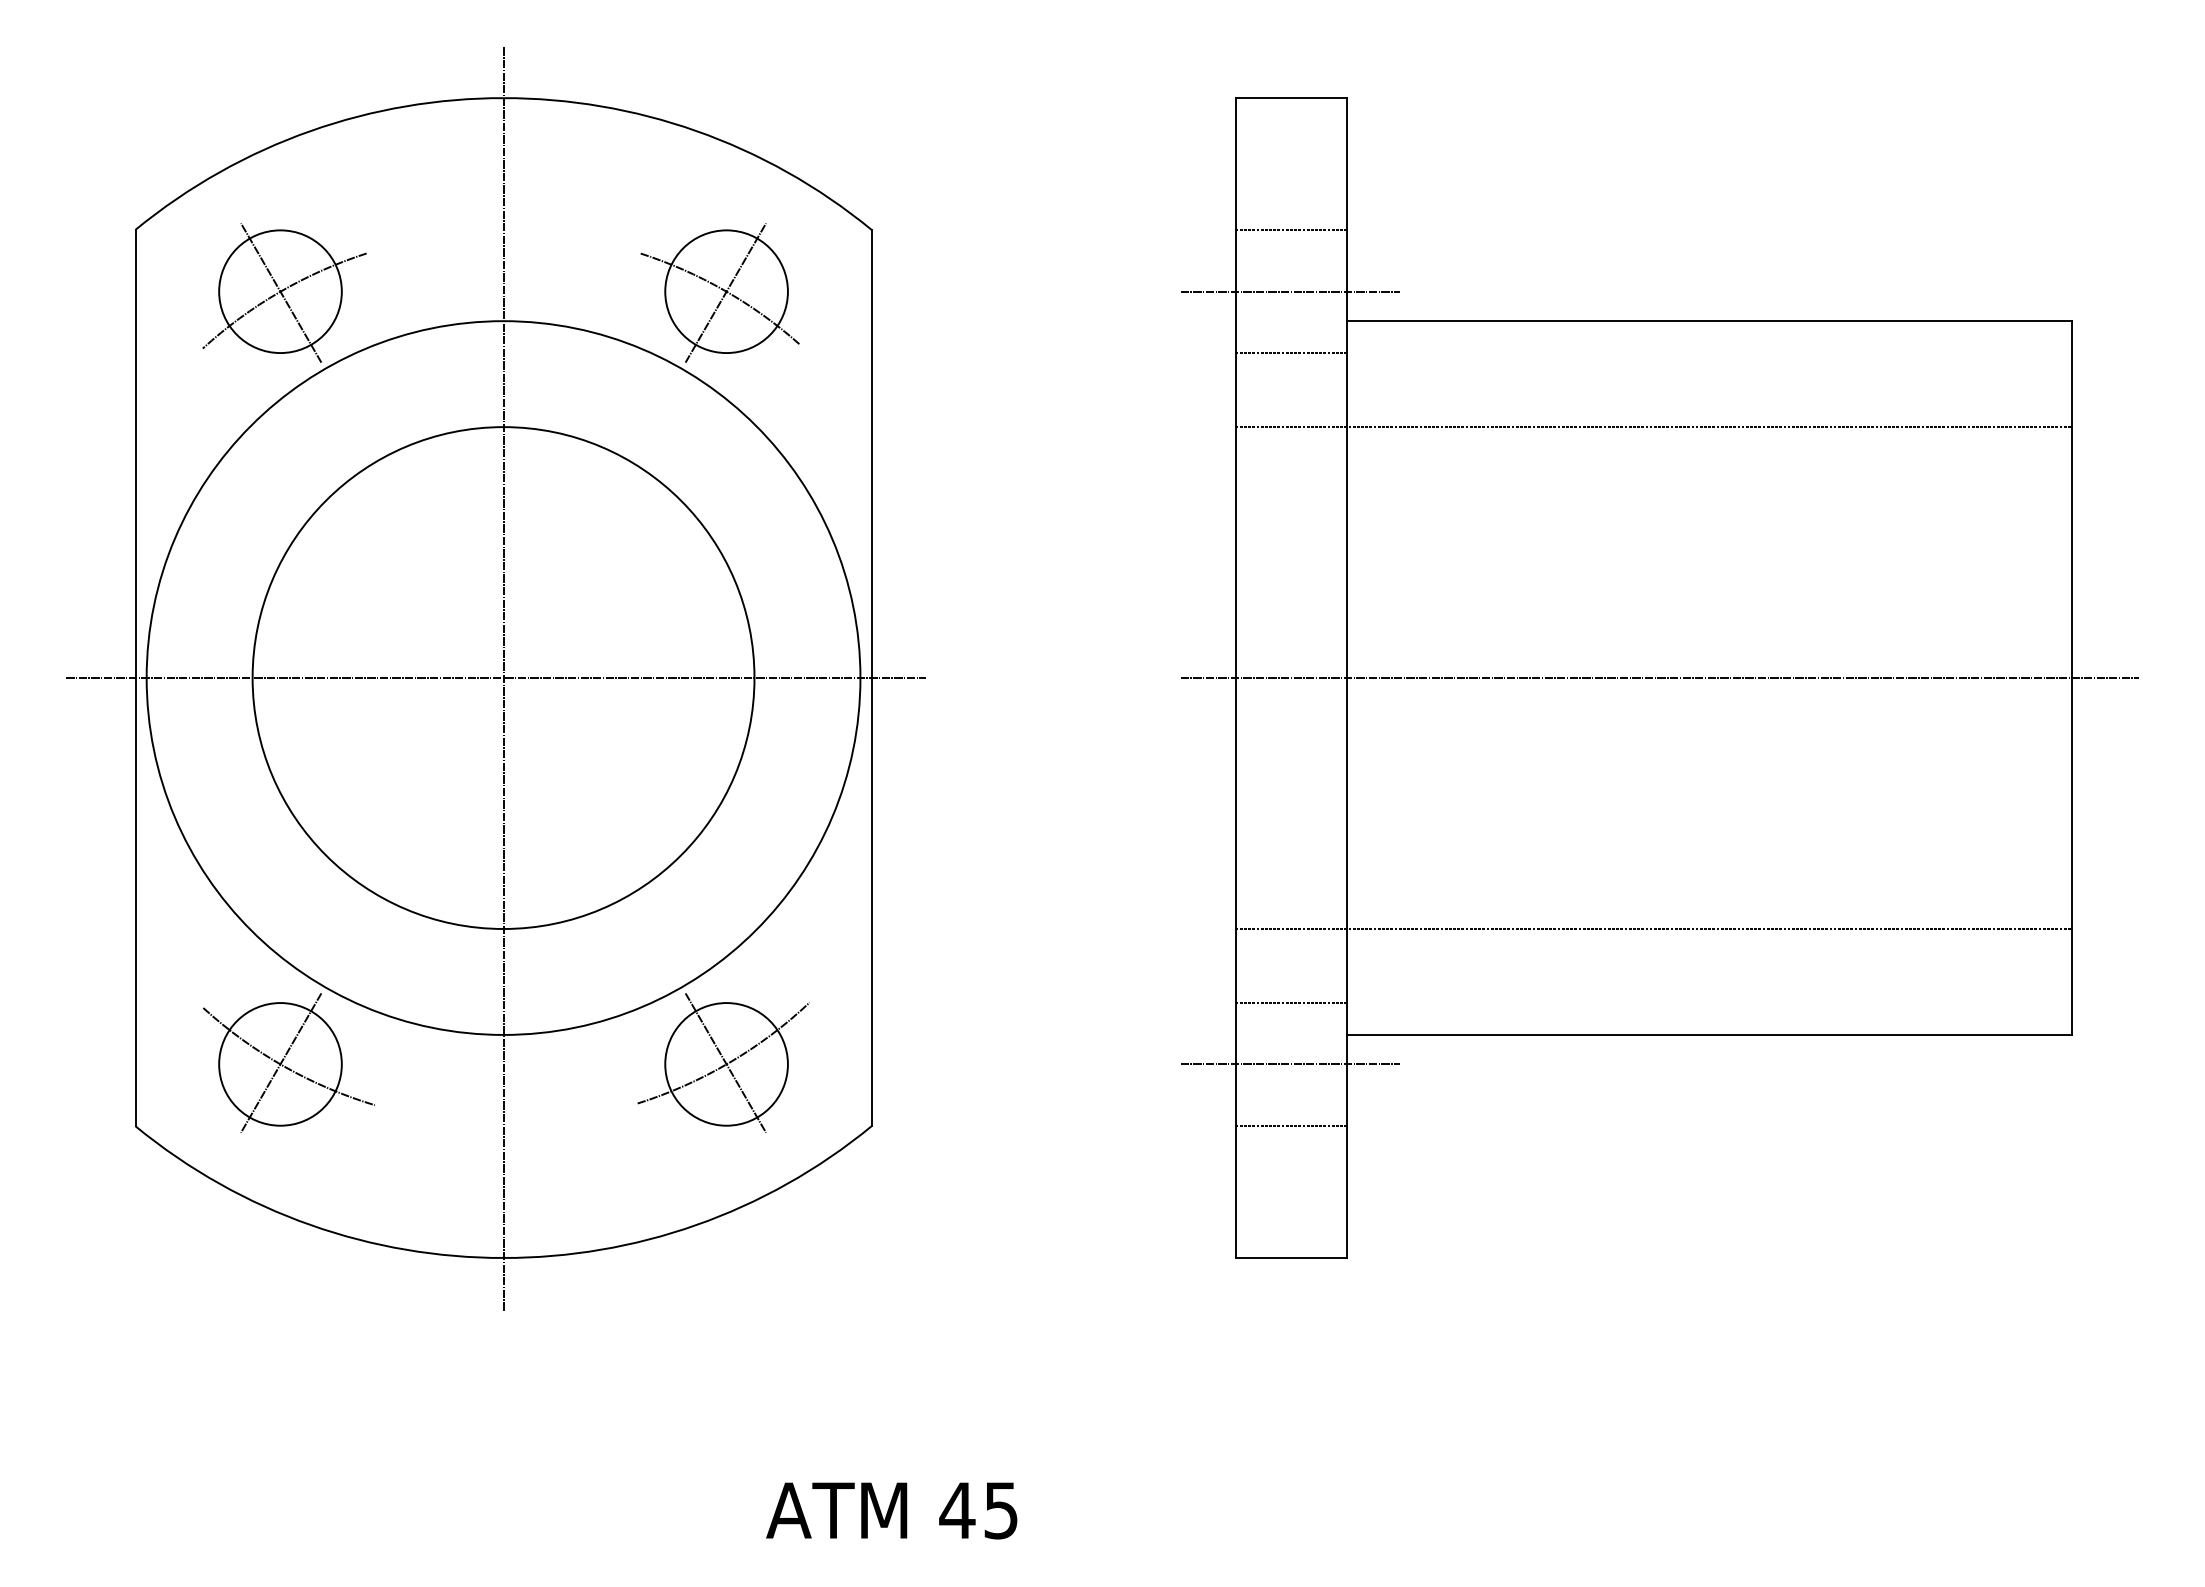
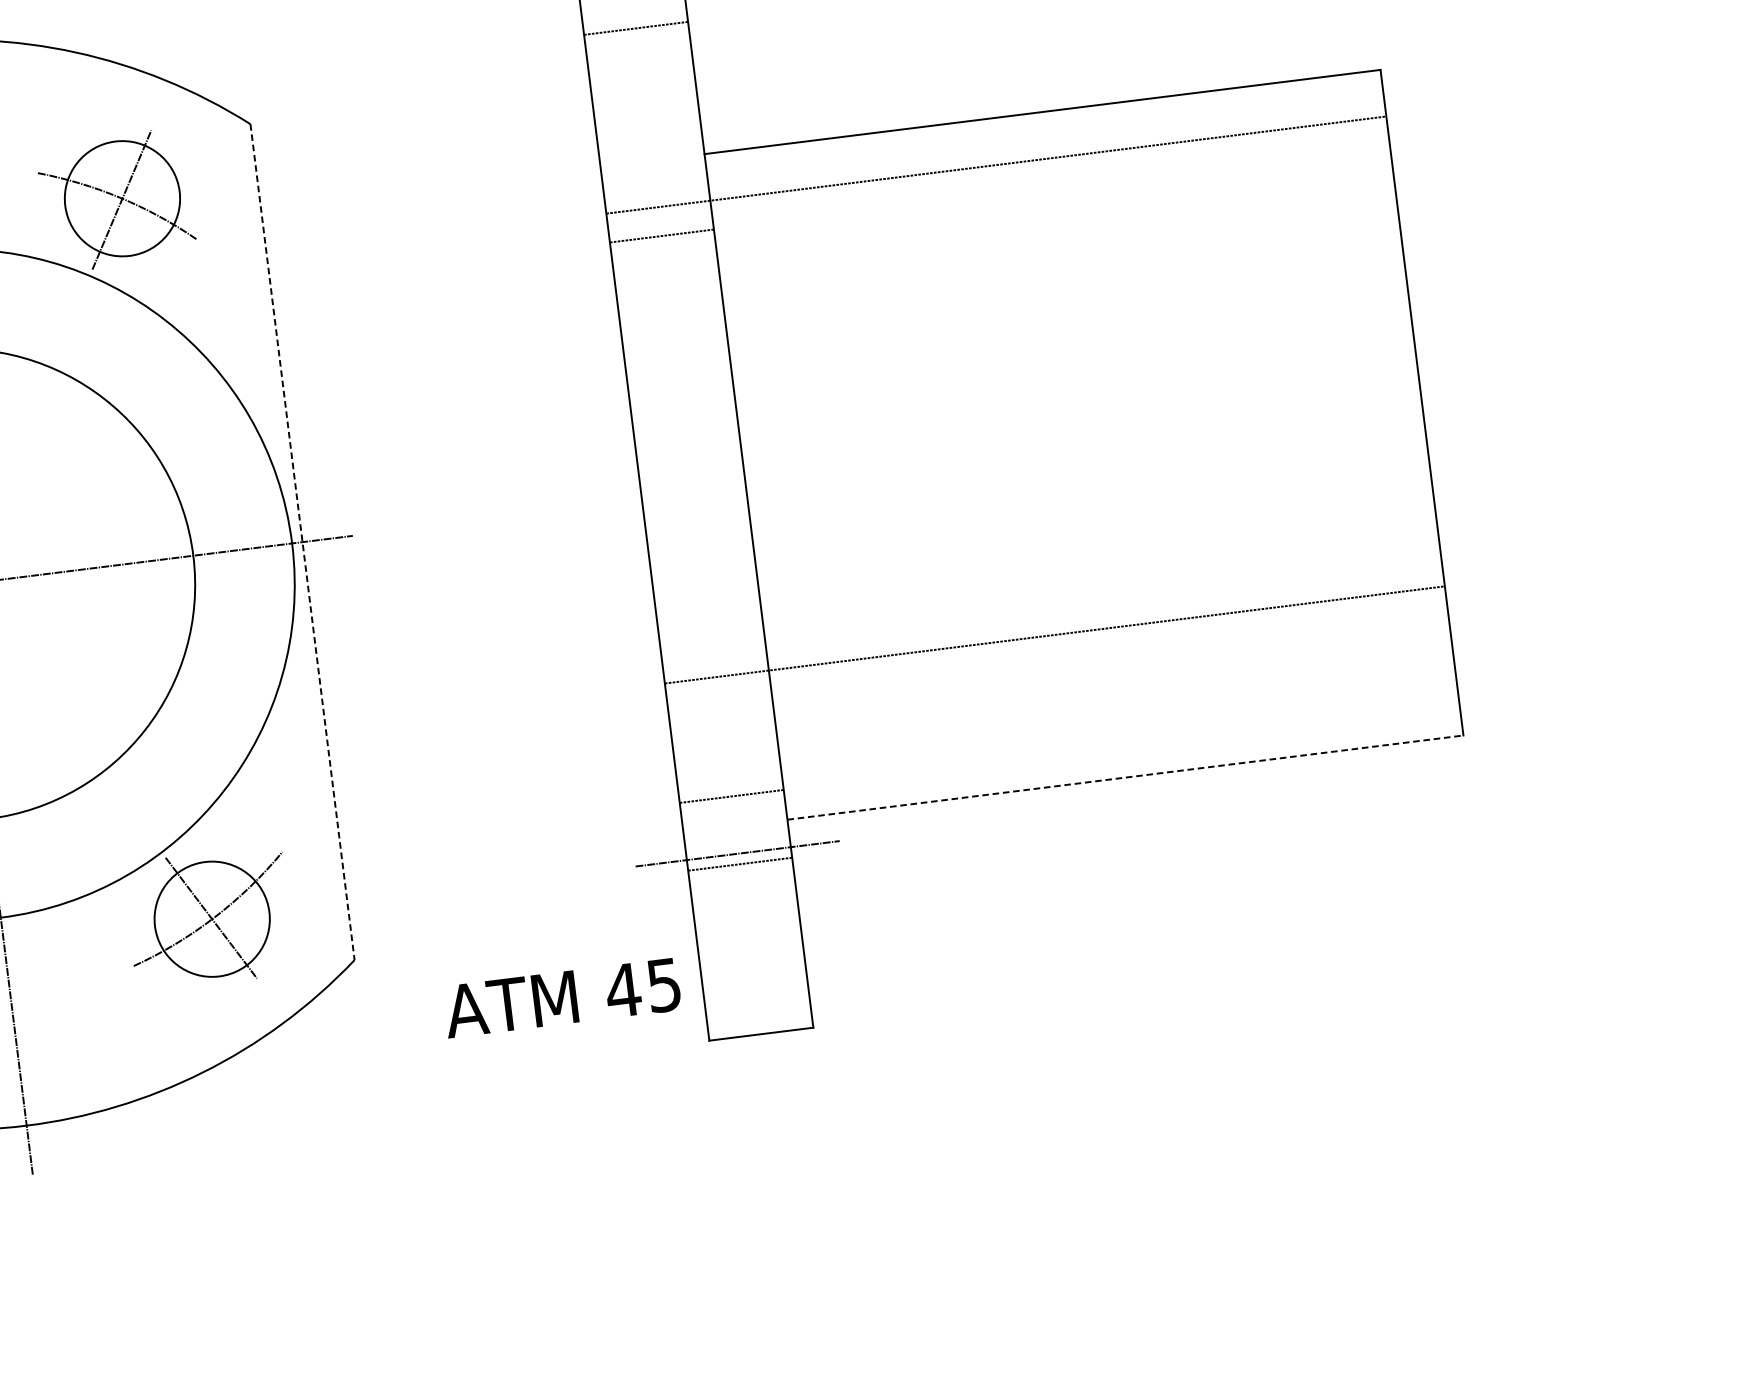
line: (1291, 230) -> (636, 28), moved
line: (1289, 291) -> (647, 133), removed
line: (1291, 353) -> (662, 236), moved
line: (1653, 427) -> (996, 165), moved
line: (871, 678) -> (302, 542), solid -> dashed
line: (1659, 678) -> (1037, 451), removed
line: (1653, 928) -> (1054, 634), moved
line: (1710, 1034) -> (1126, 777), solid -> dashed
line: (1291, 1125) -> (740, 864), moved
text: (891, 1510) -> (561, 997), moved

